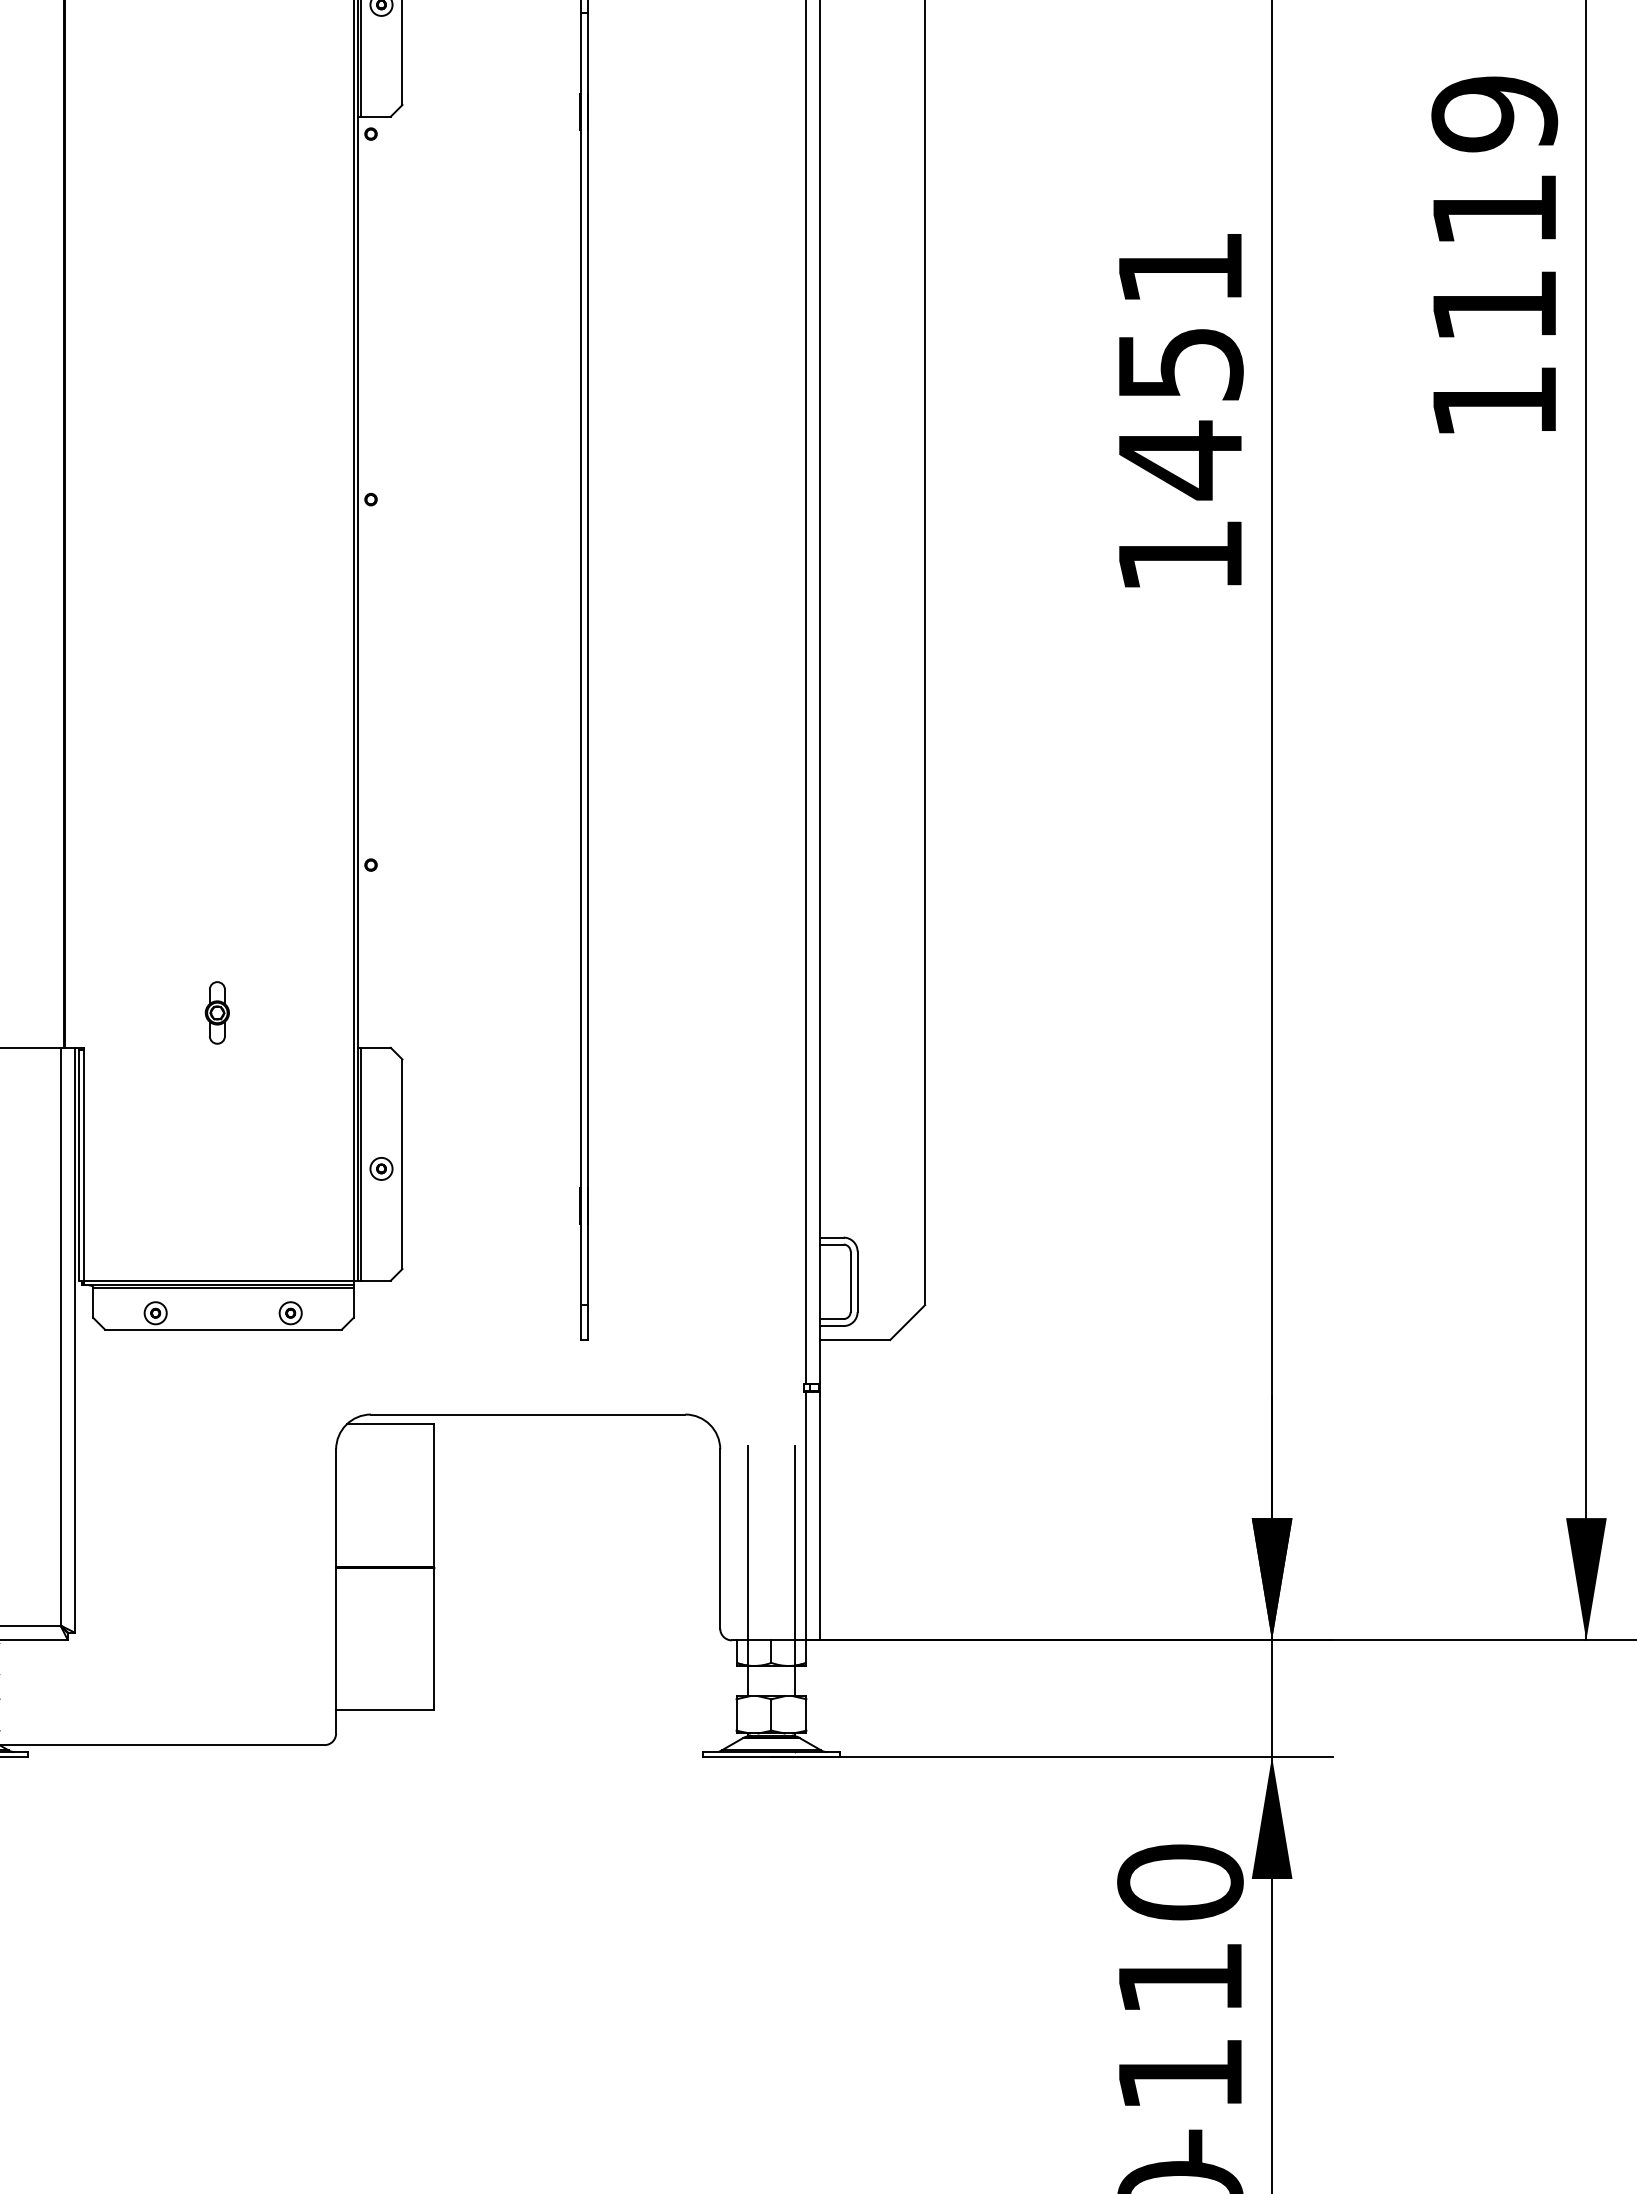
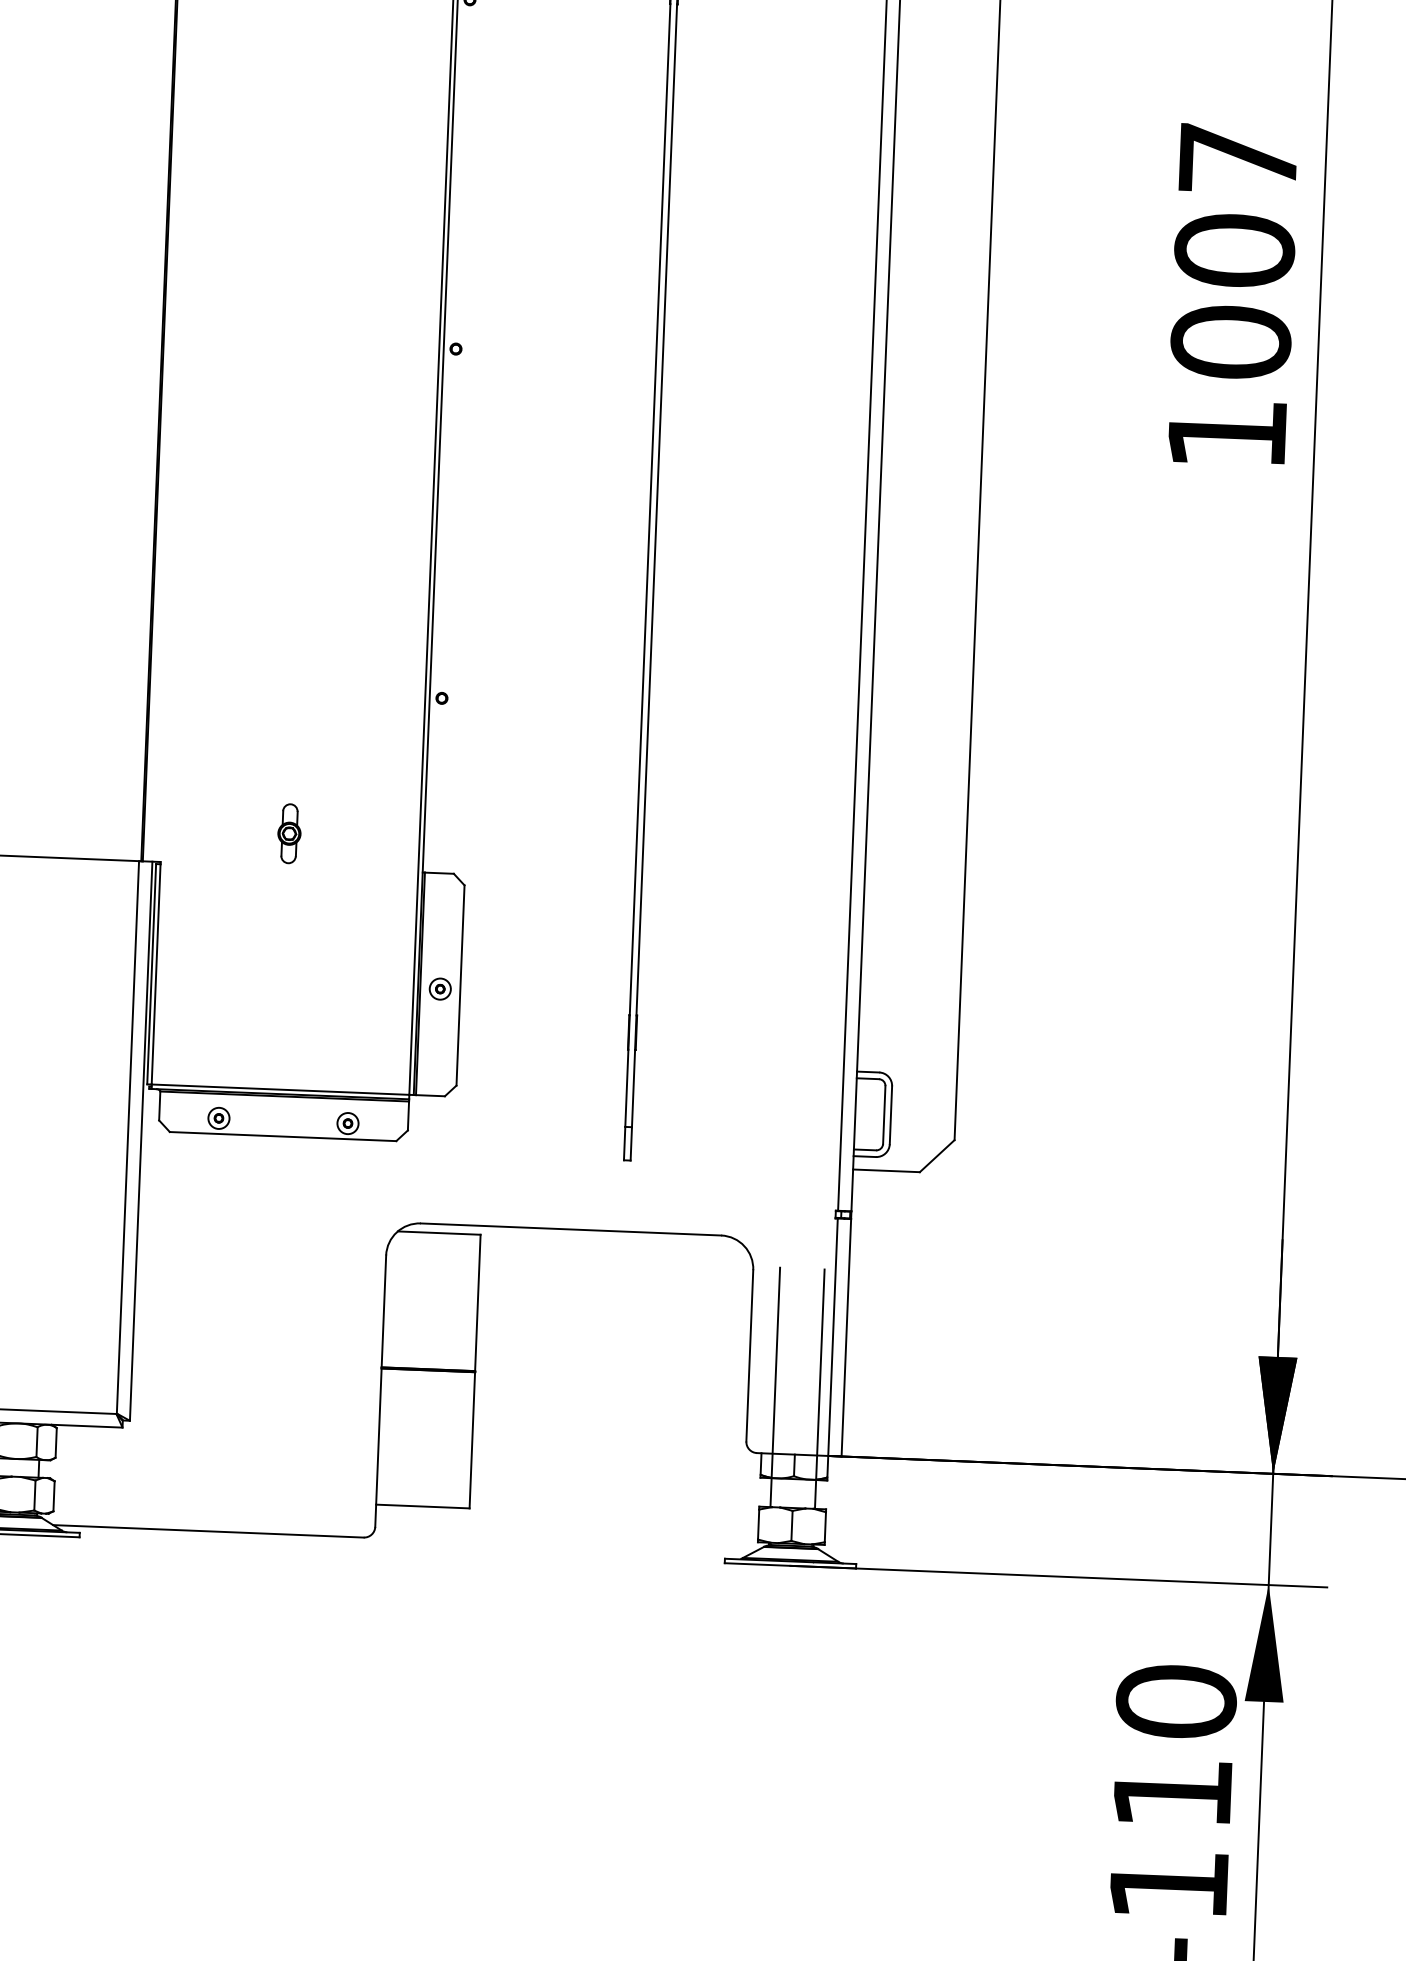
text: (1180, 366) -> (1234, 252), 1451 -> 1007

